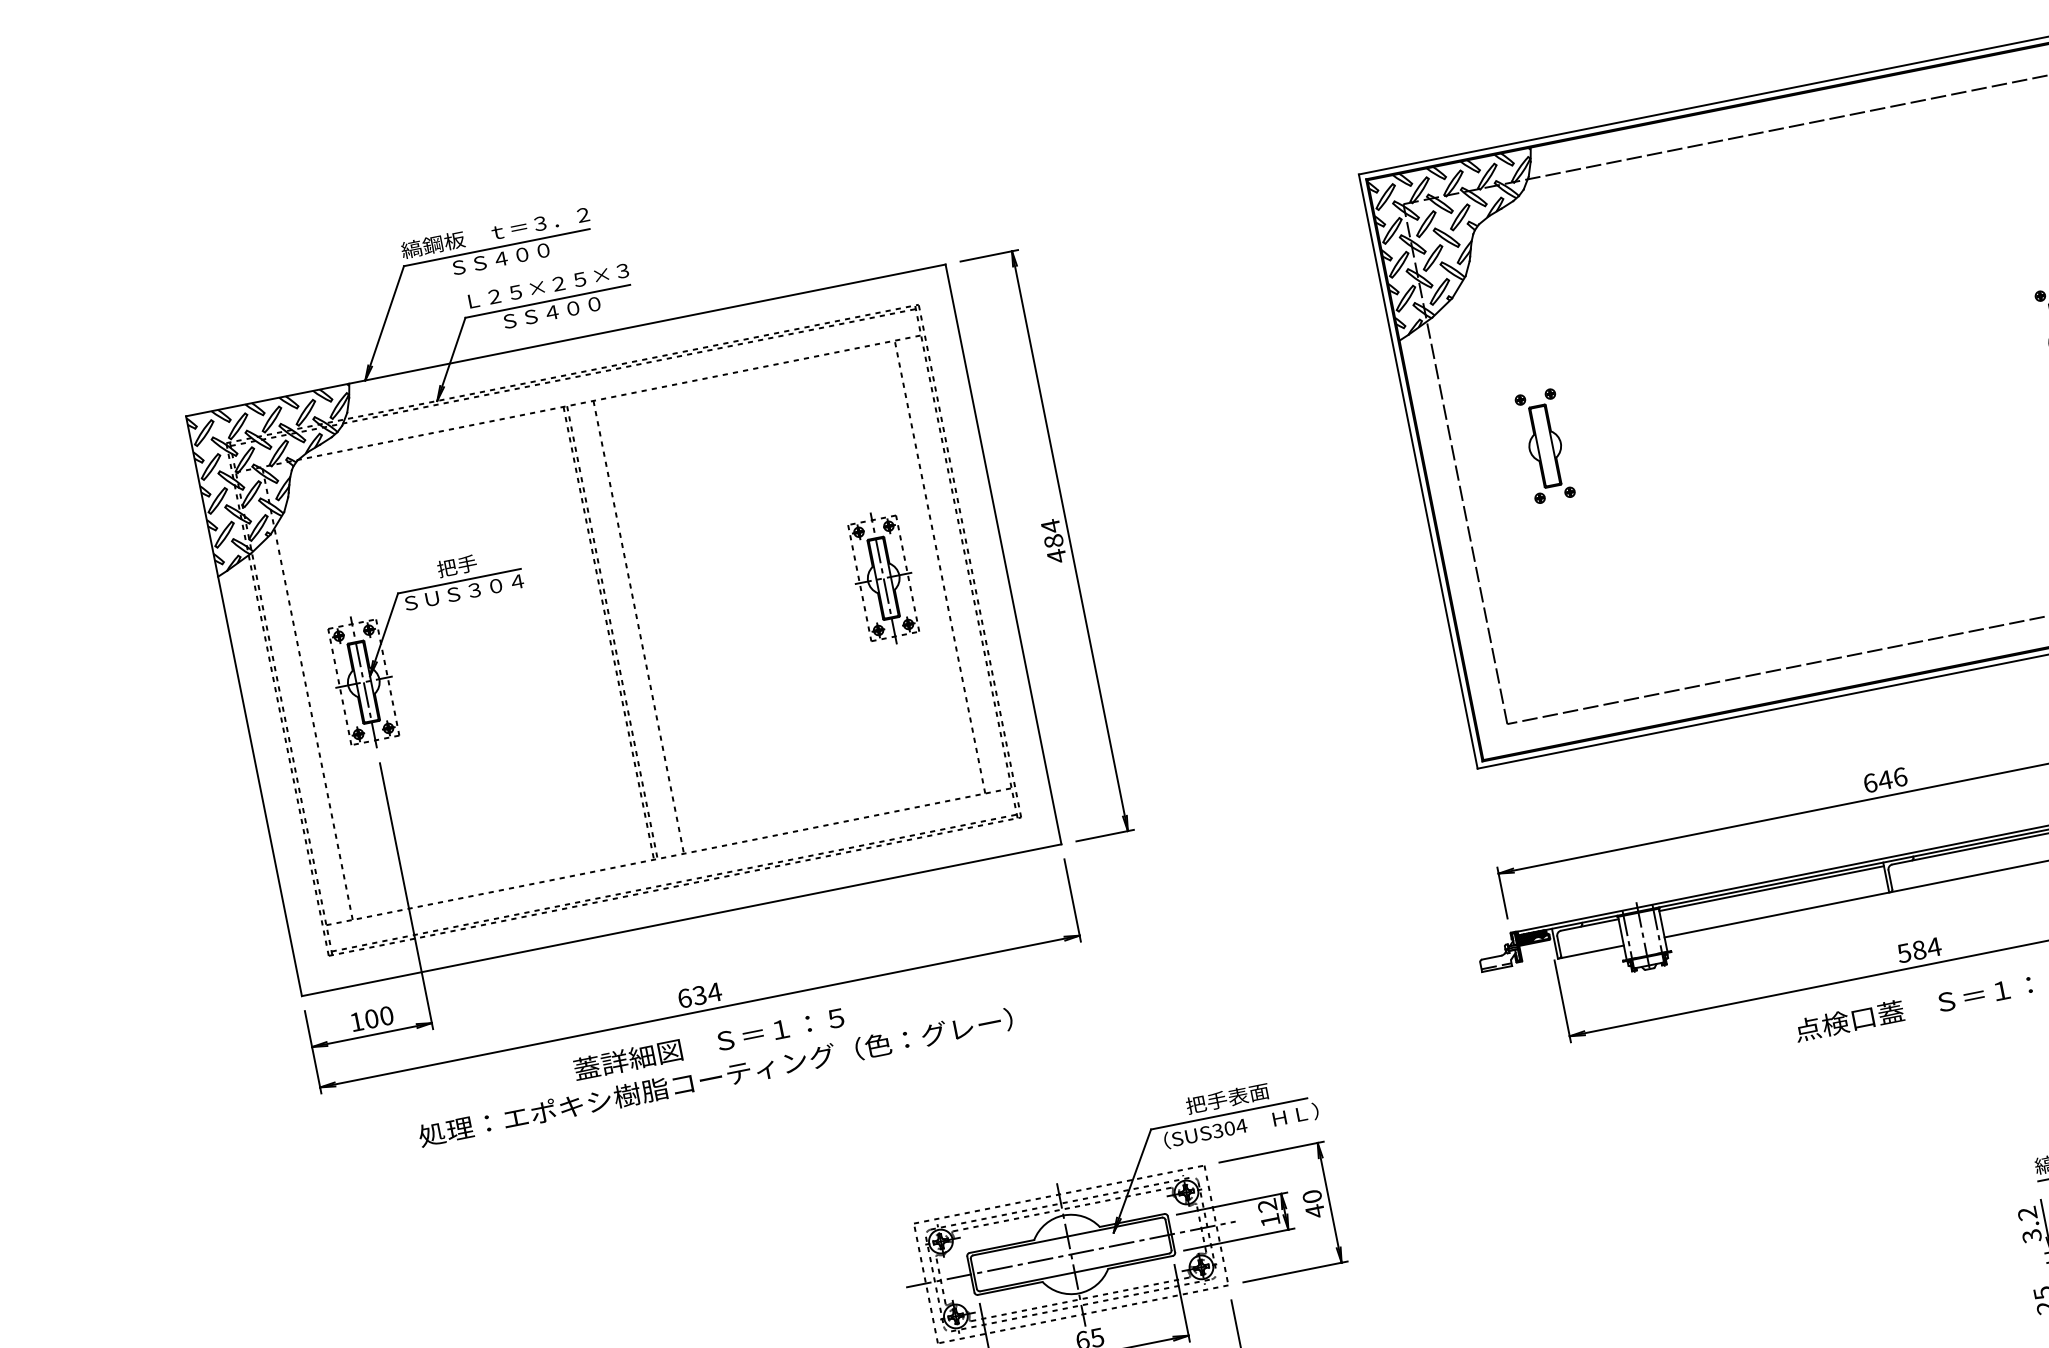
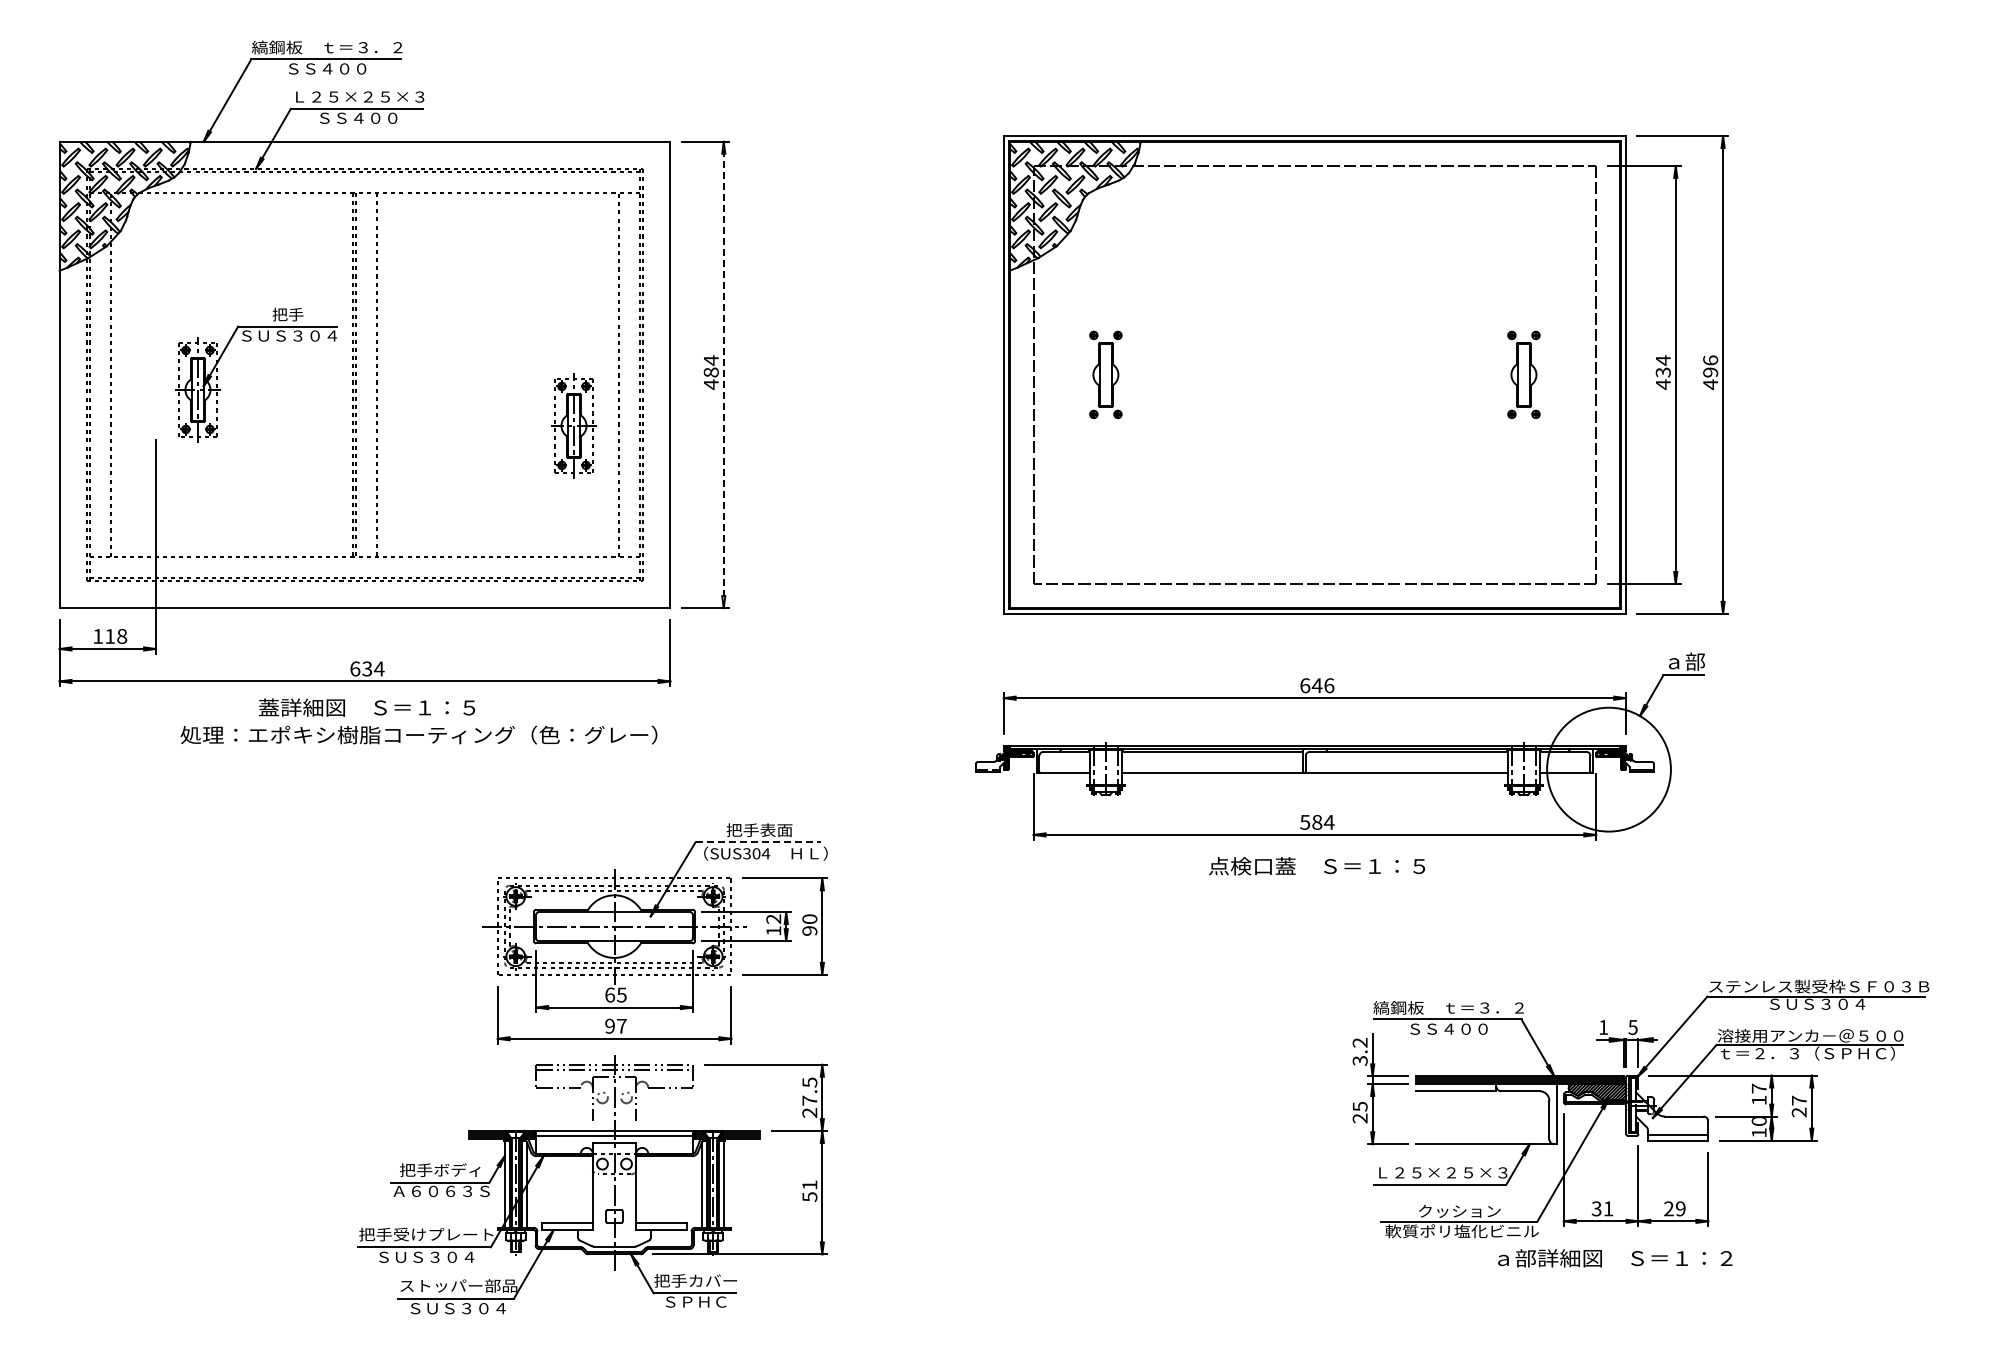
line: (1069, 540) -> (723, 374), solid -> dashed
part: (882, 577) -> (573, 425), moved
part: (430, 606) -> (261, 341), moved
text: (379, 1017) -> (116, 636), 100 -> 118
text: (715, 1077) -> (418, 734), moved
line: (1229, 1114) -> (758, 842), solid -> dashed
text: (1314, 1210) -> (809, 930), 40 -> 90

